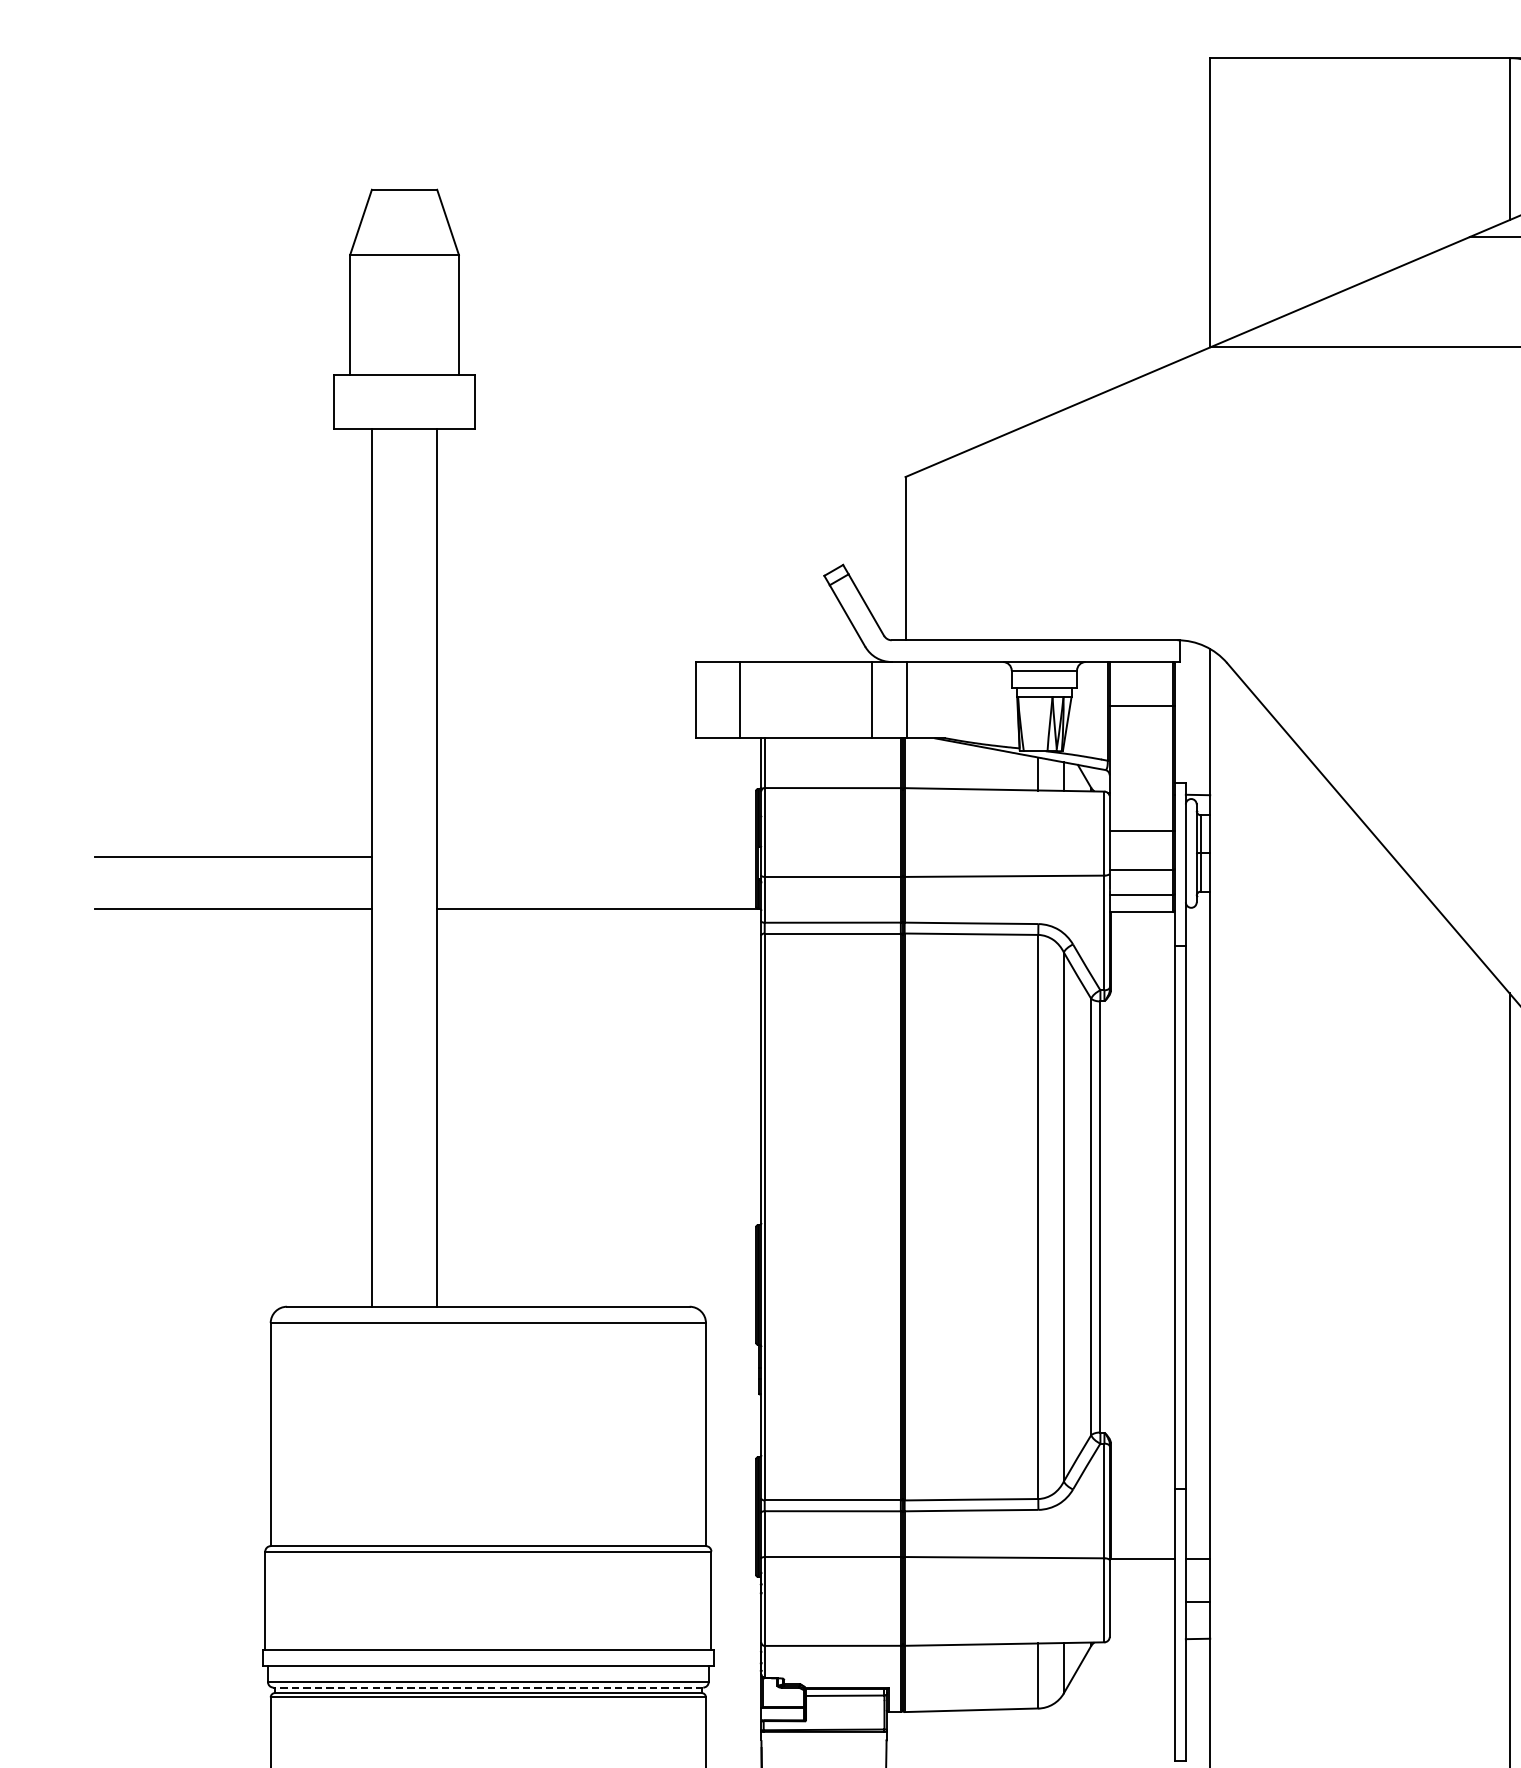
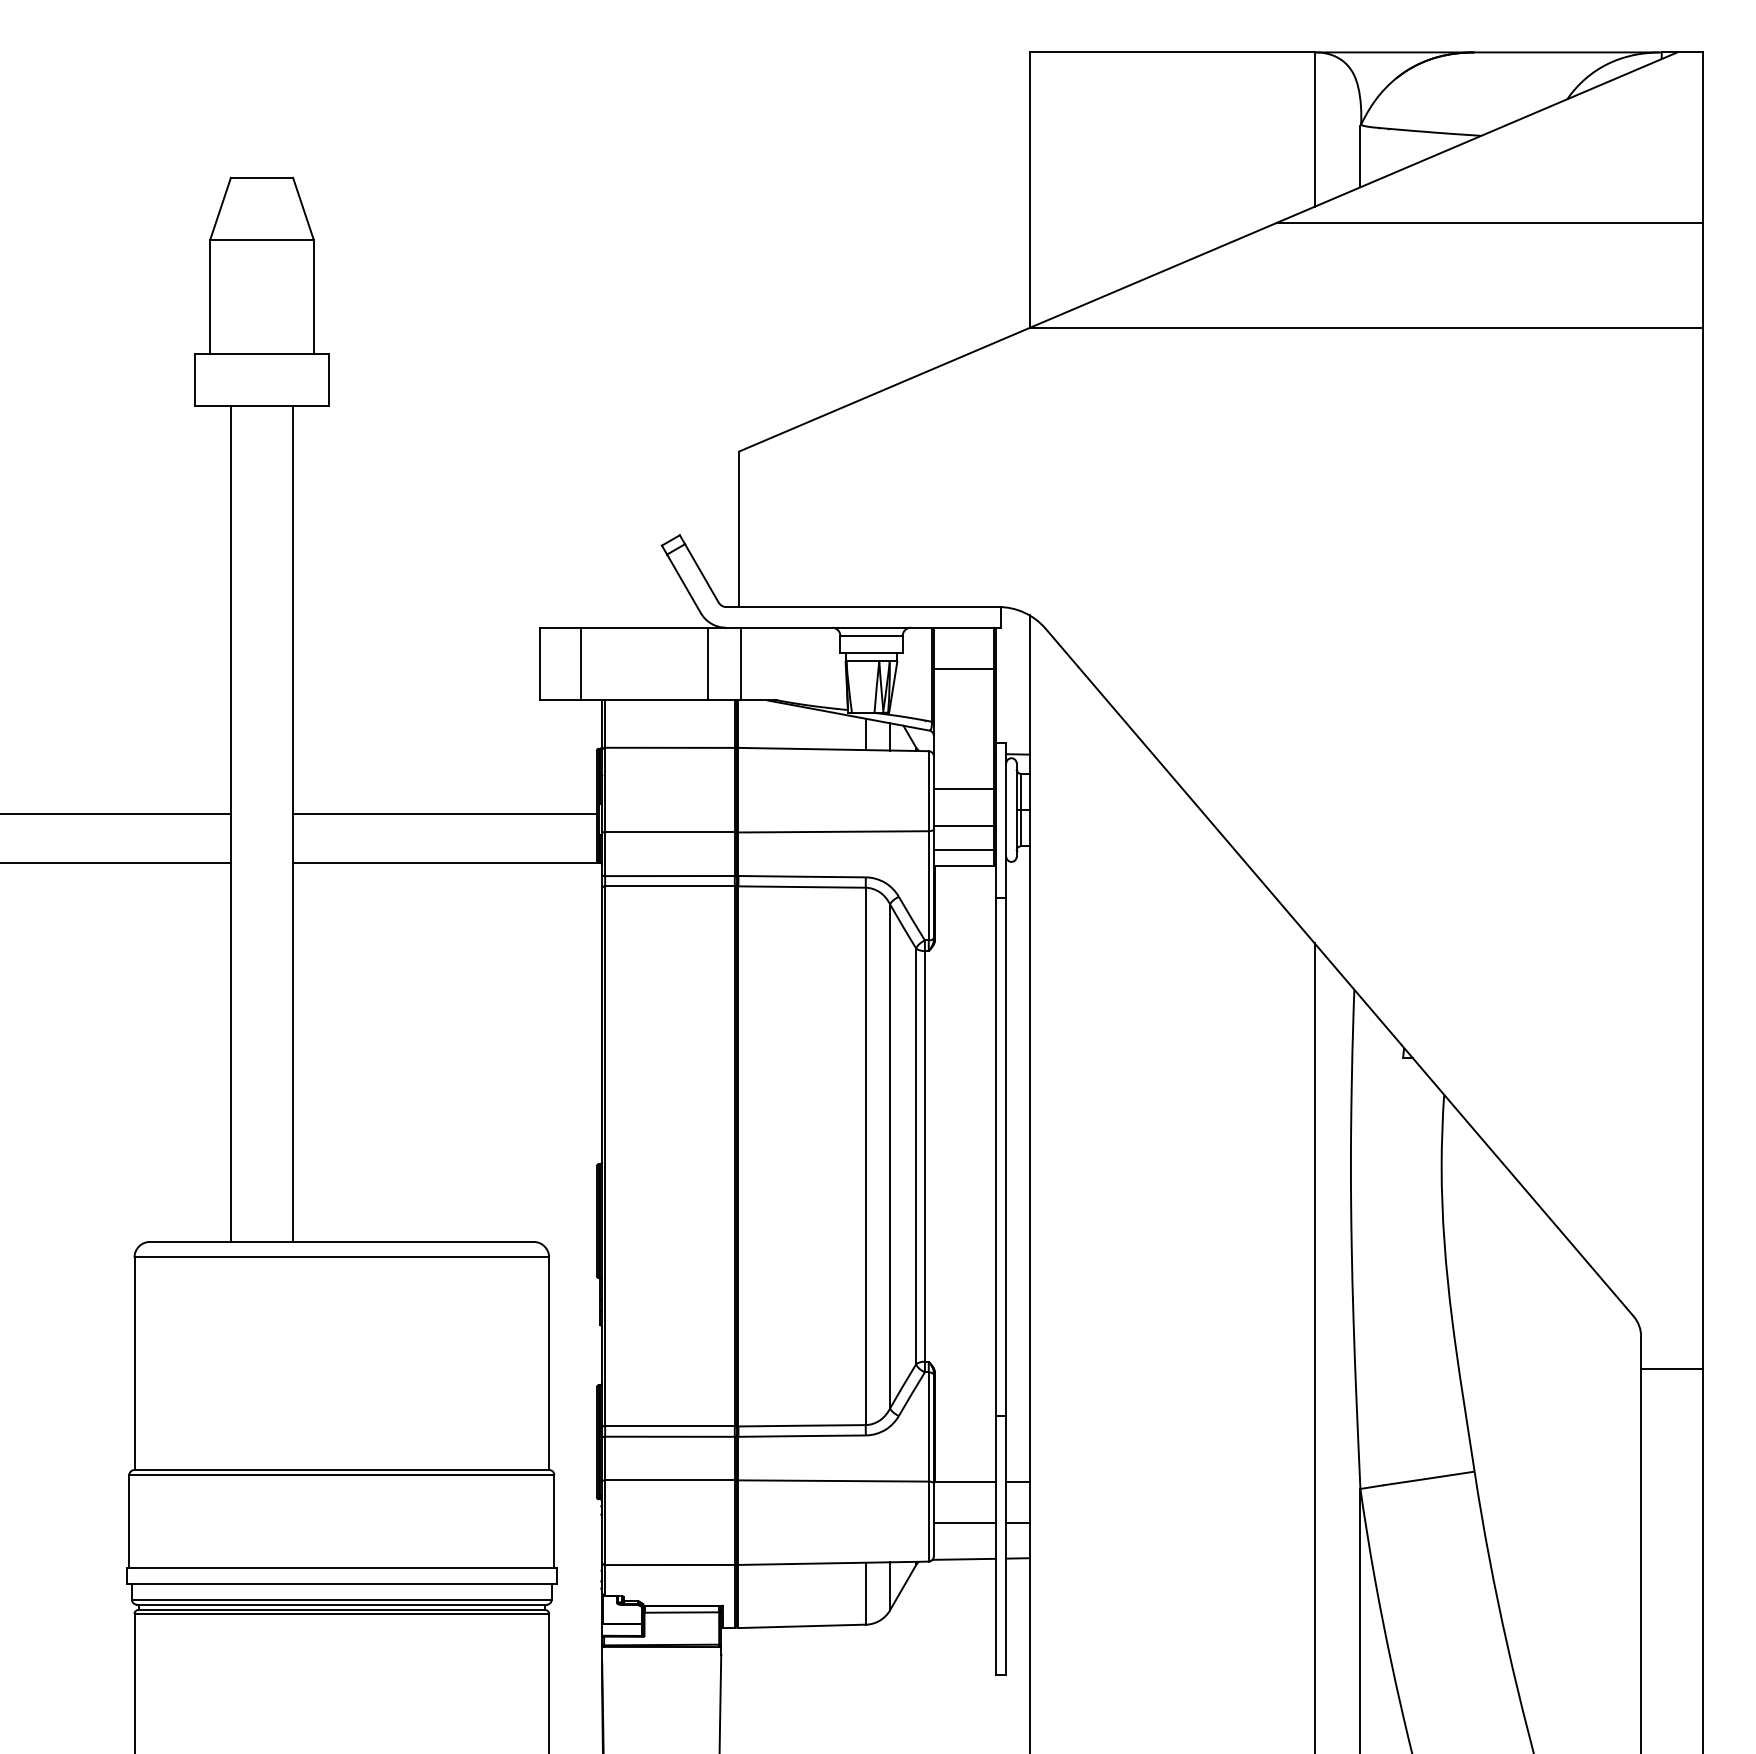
line: (596, 857) -> (444, 813), added
line: (1141, 1602) -> (964, 1523), added
line: (1140, 1639) -> (963, 1558), added
line: (487, 1687) -> (341, 1604), dashed -> solid

